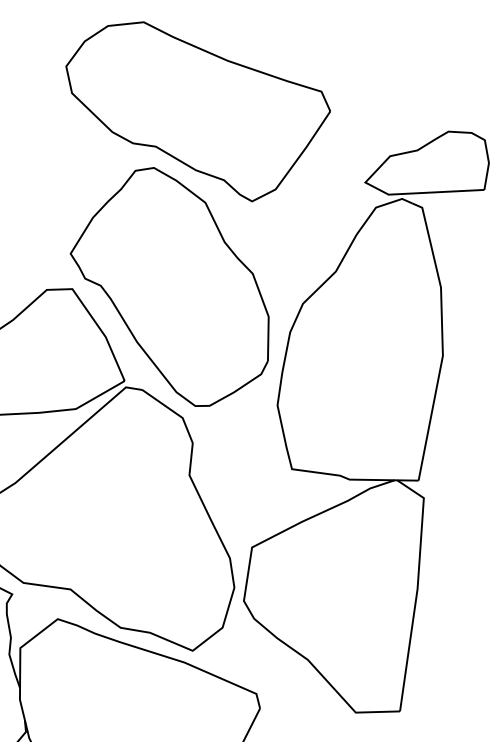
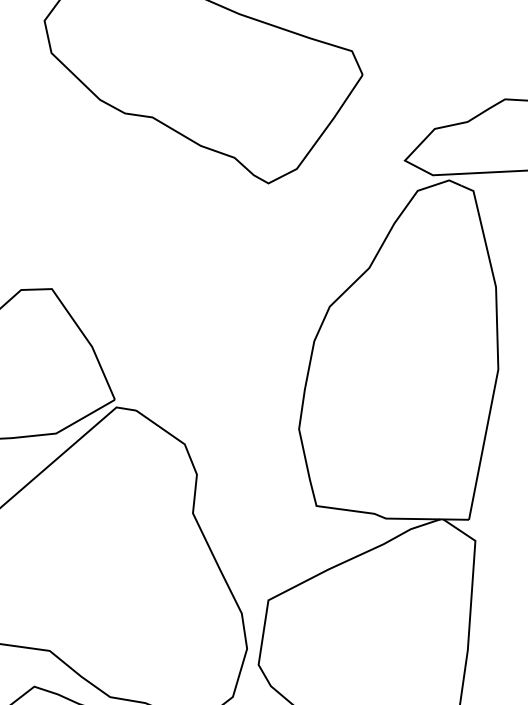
part: (169, 286) -> (168, 285), removed

